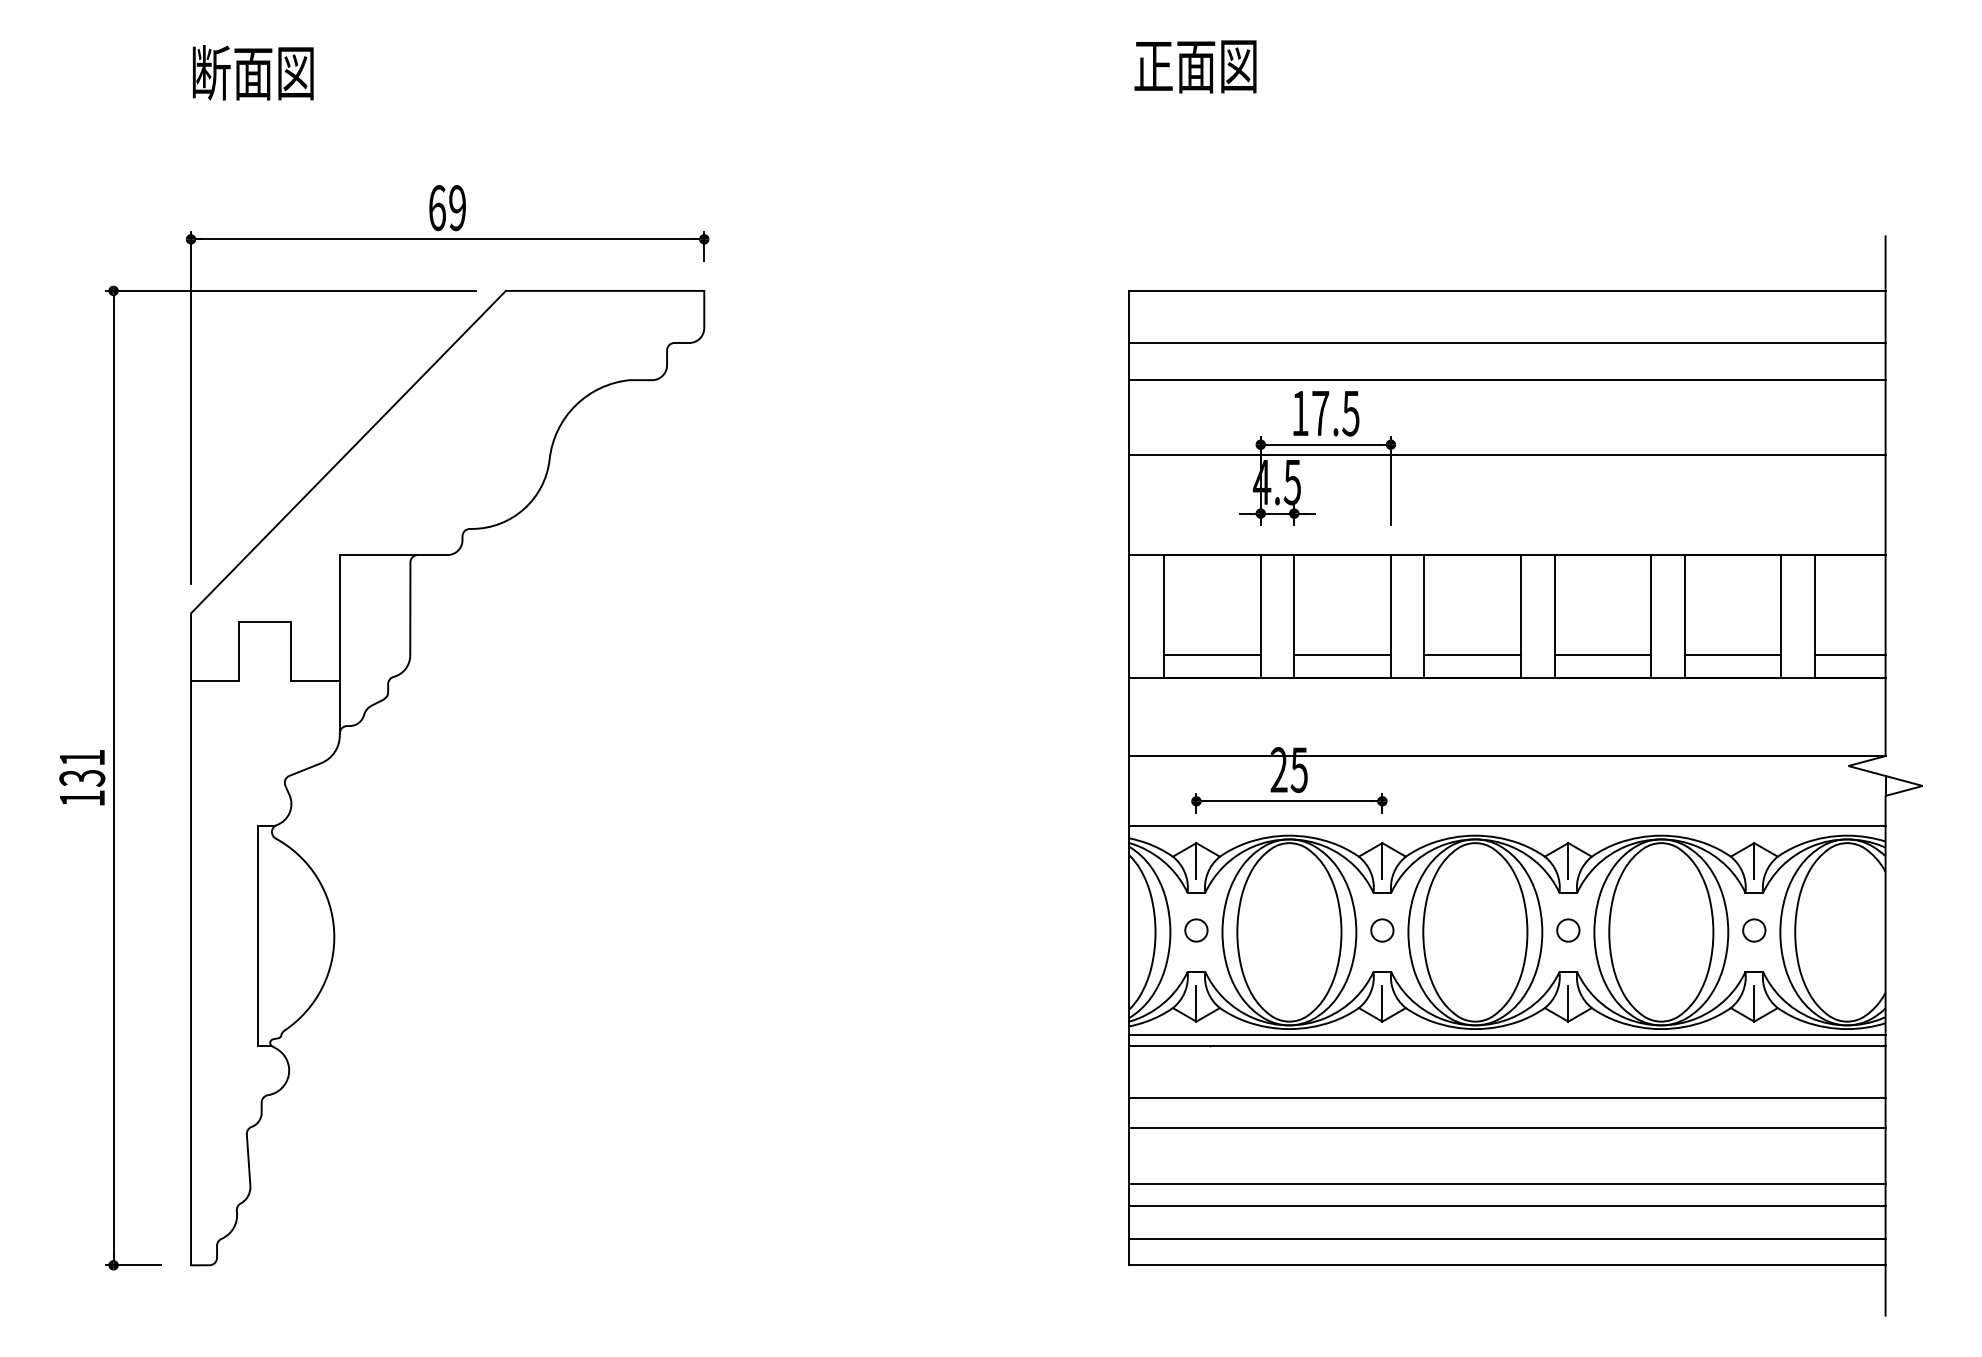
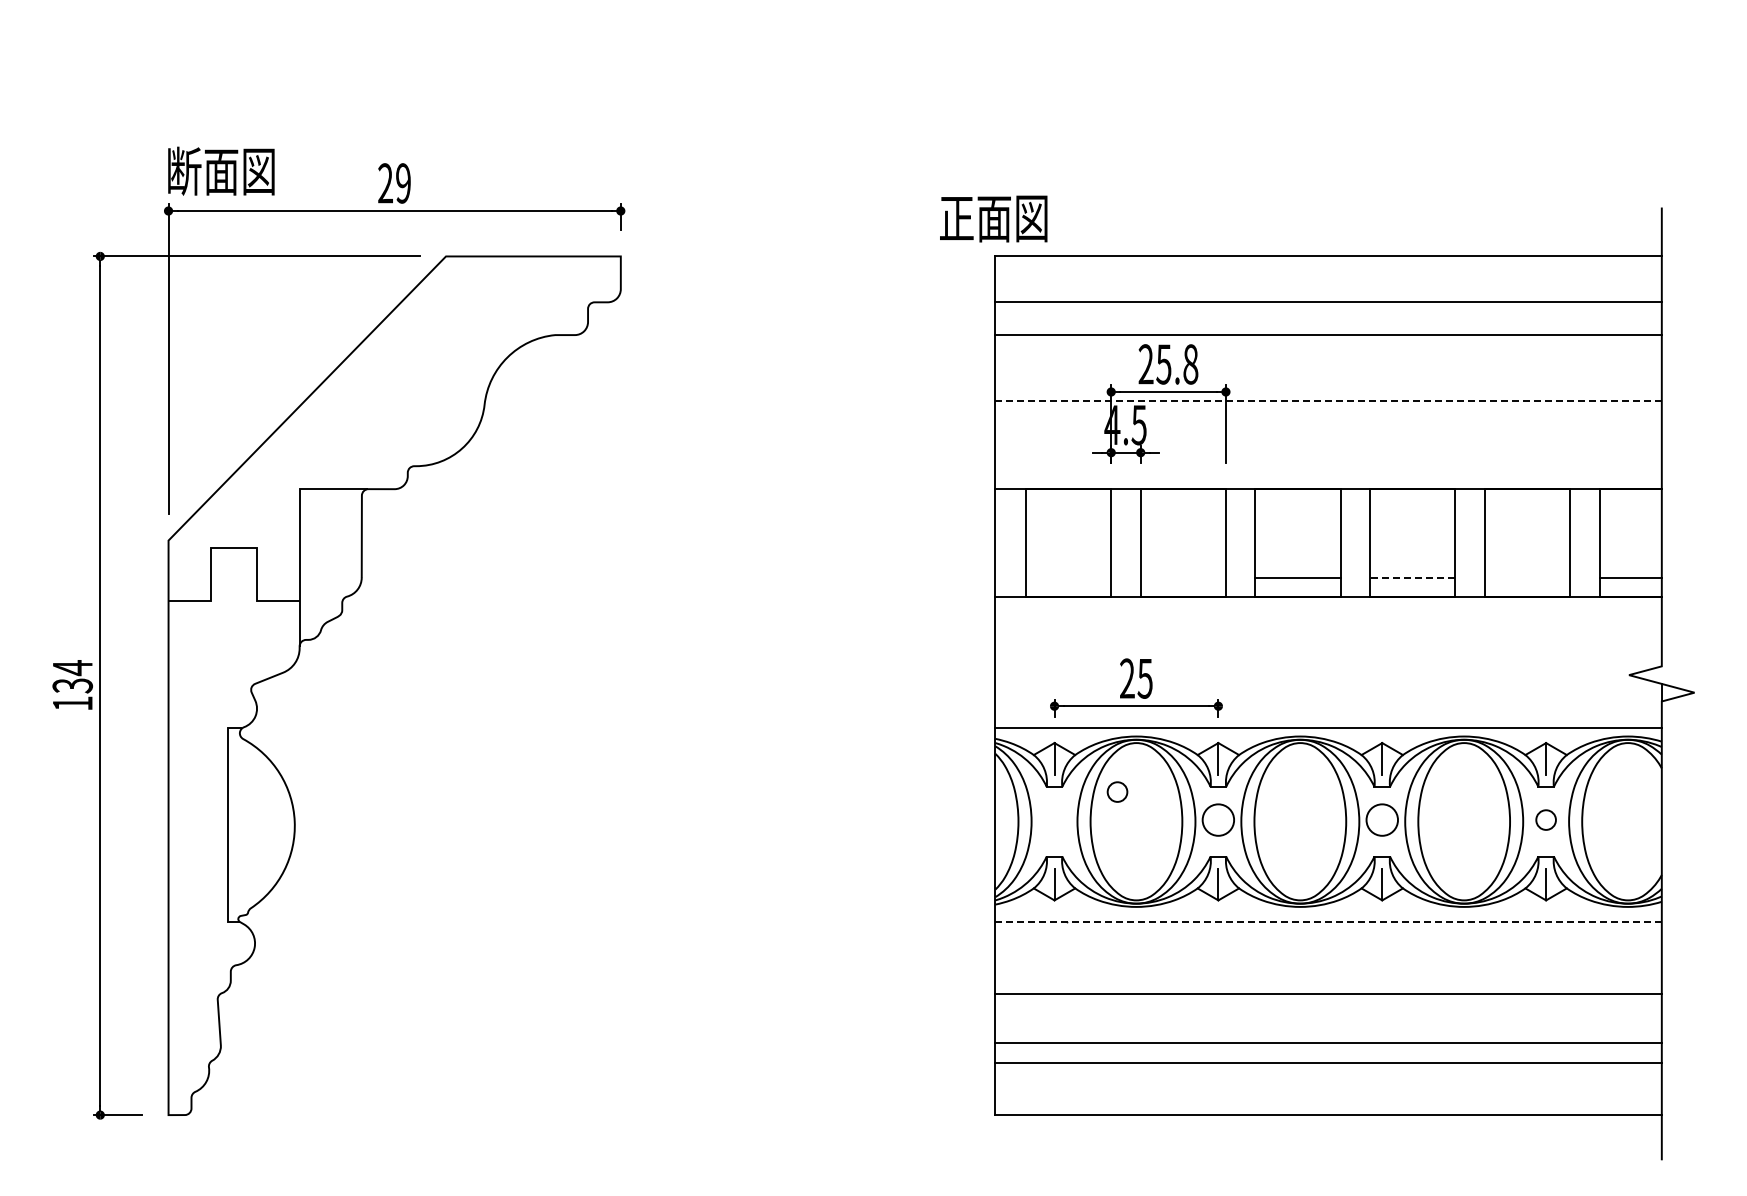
text: (1195, 66) -> (993, 218), moved
text: (253, 71) -> (221, 170), moved
text: (437, 208) -> (385, 183), 69 -> 29
text: (1325, 413) -> (1168, 364), 17.5 -> 25.8
line: (1507, 454) -> (1328, 400), solid -> dashed
line: (1212, 655) -> (1068, 577), removed
line: (1341, 655) -> (1182, 577), removed
line: (1602, 655) -> (1412, 577), solid -> dashed
line: (1733, 655) -> (1527, 577), removed
line: (1507, 756) -> (1328, 666), removed
text: (82, 758) -> (72, 668), 131 -> 134
circle: (1196, 929) -> (1117, 791), moved
circle: (1382, 929) -> (1218, 819), size x1.6
circle: (1568, 929) -> (1382, 819), size x1.6
line: (1507, 1034) -> (1328, 911), removed
line: (1507, 1045) -> (1328, 921), solid -> dashed
line: (1507, 1097) -> (1328, 967), removed
line: (1507, 1239) -> (1328, 1092), removed

